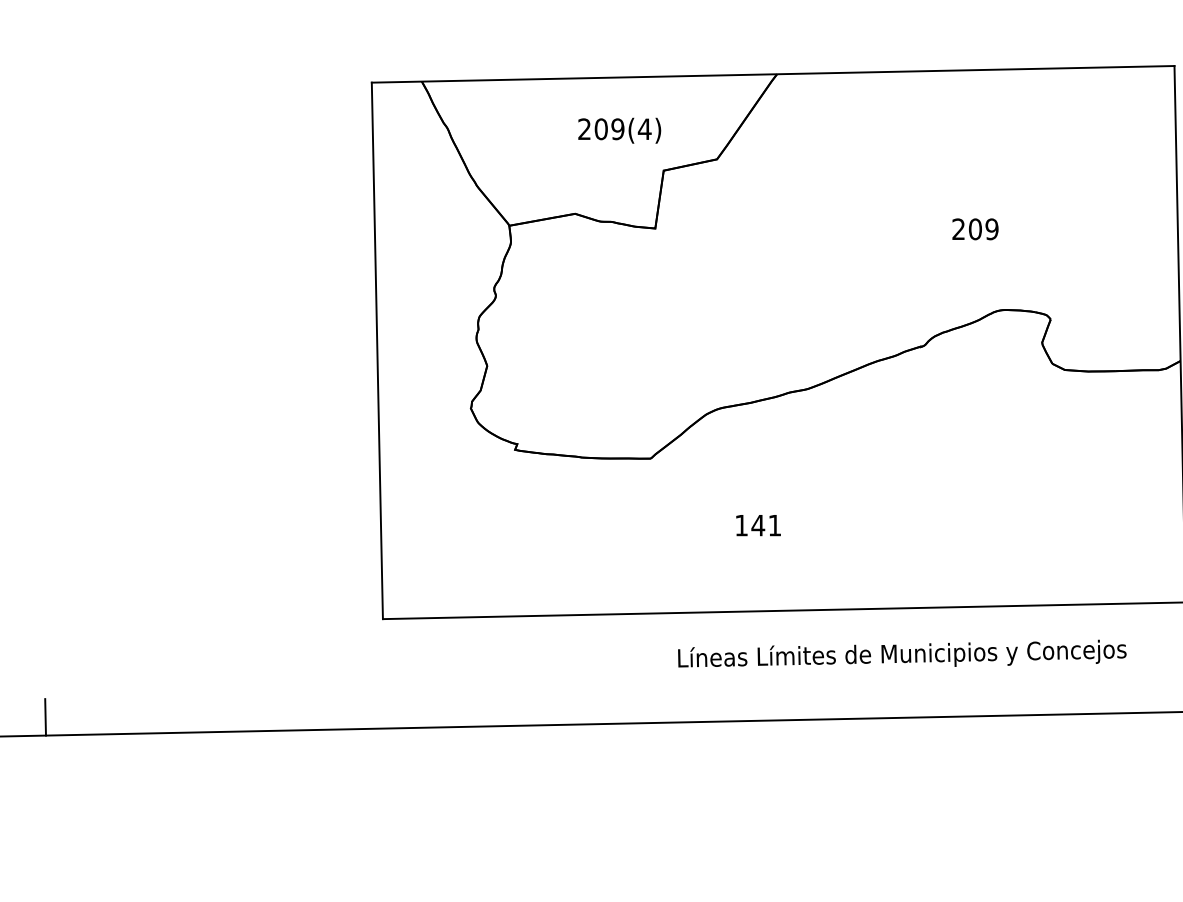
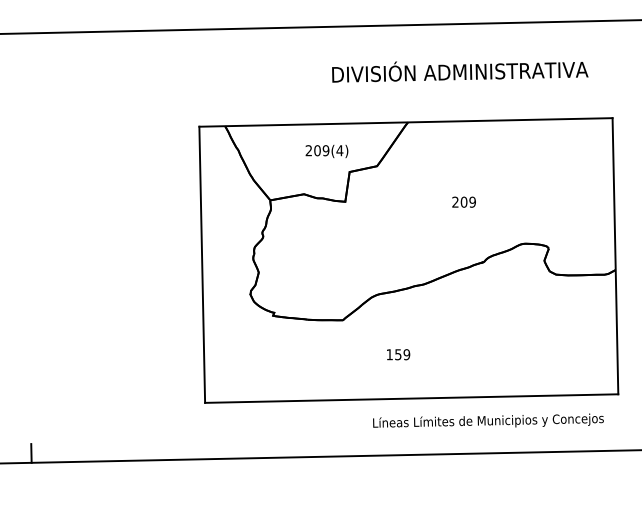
text: (974, 227) -> (463, 201), moved
text: (766, 525) -> (402, 354), 141 -> 159
text: (902, 653) -> (488, 420), moved

